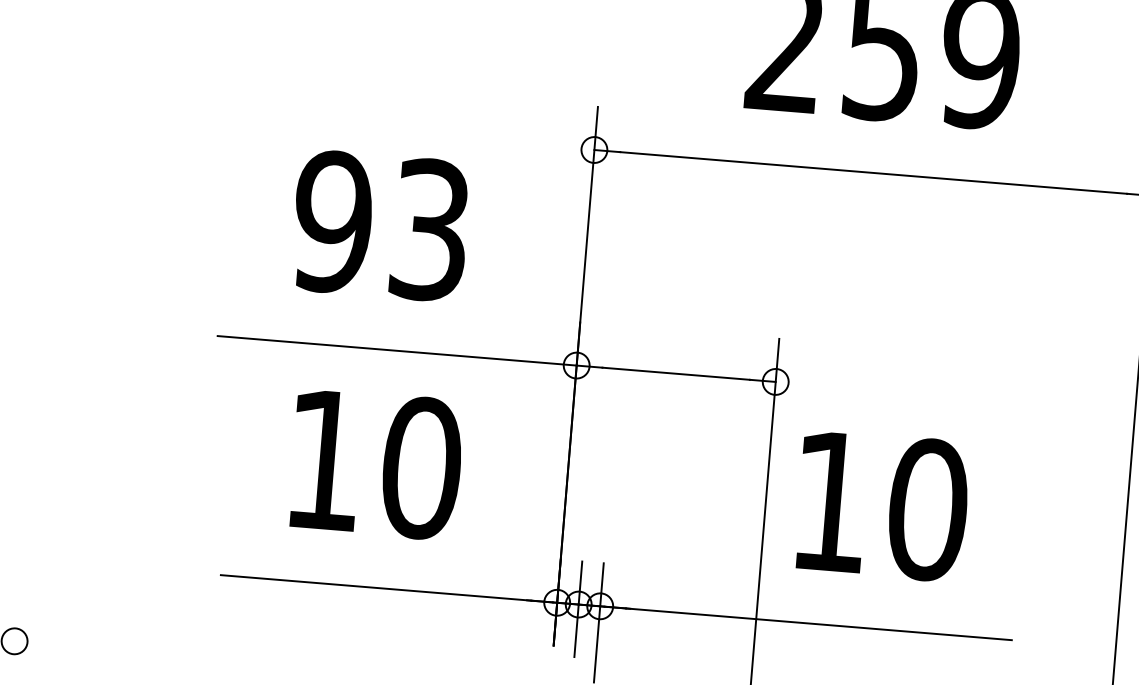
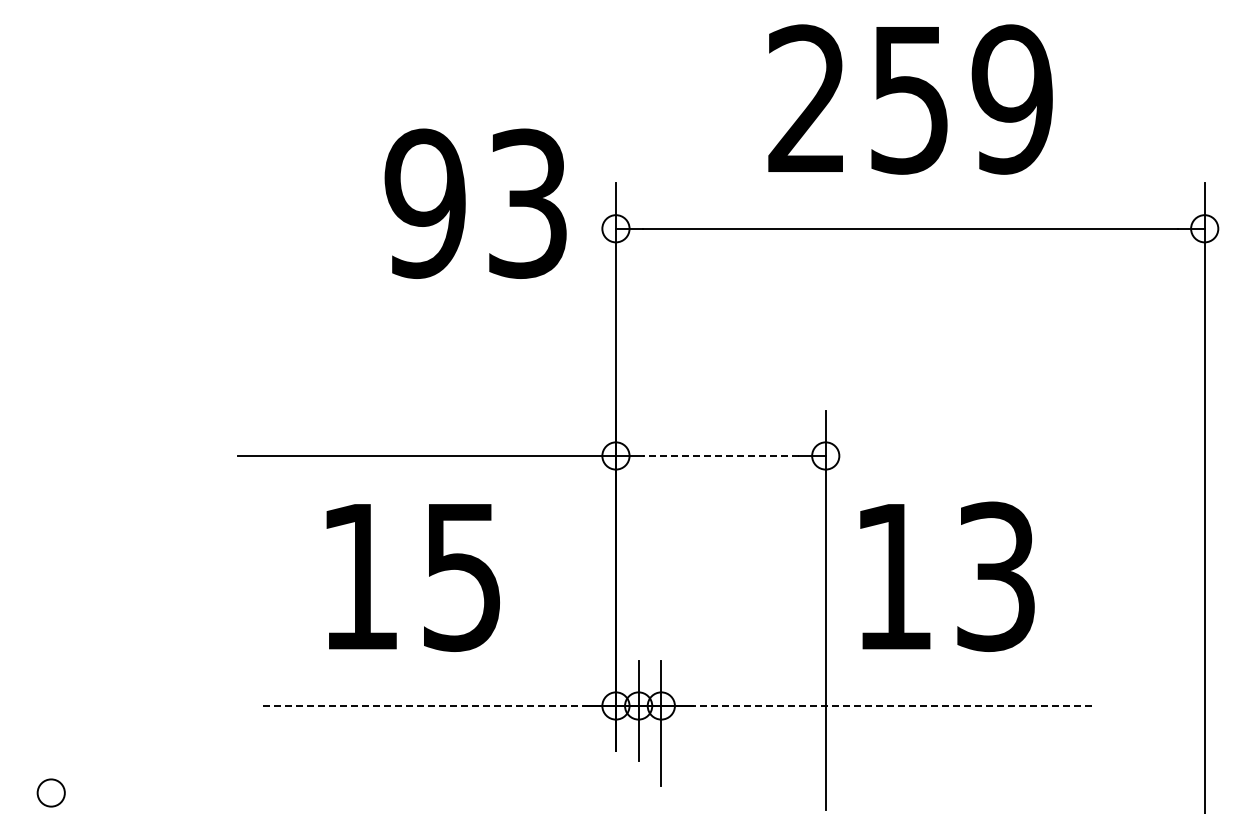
text: (380, 225) -> (475, 203), moved
line: (675, 373) -> (720, 455), solid -> dashed
text: (421, 467) -> (462, 576), 10 -> 15
text: (927, 509) -> (995, 576), 10 -> 13
line: (376, 587) -> (425, 705), solid -> dashed
line: (819, 623) -> (892, 705), solid -> dashed

